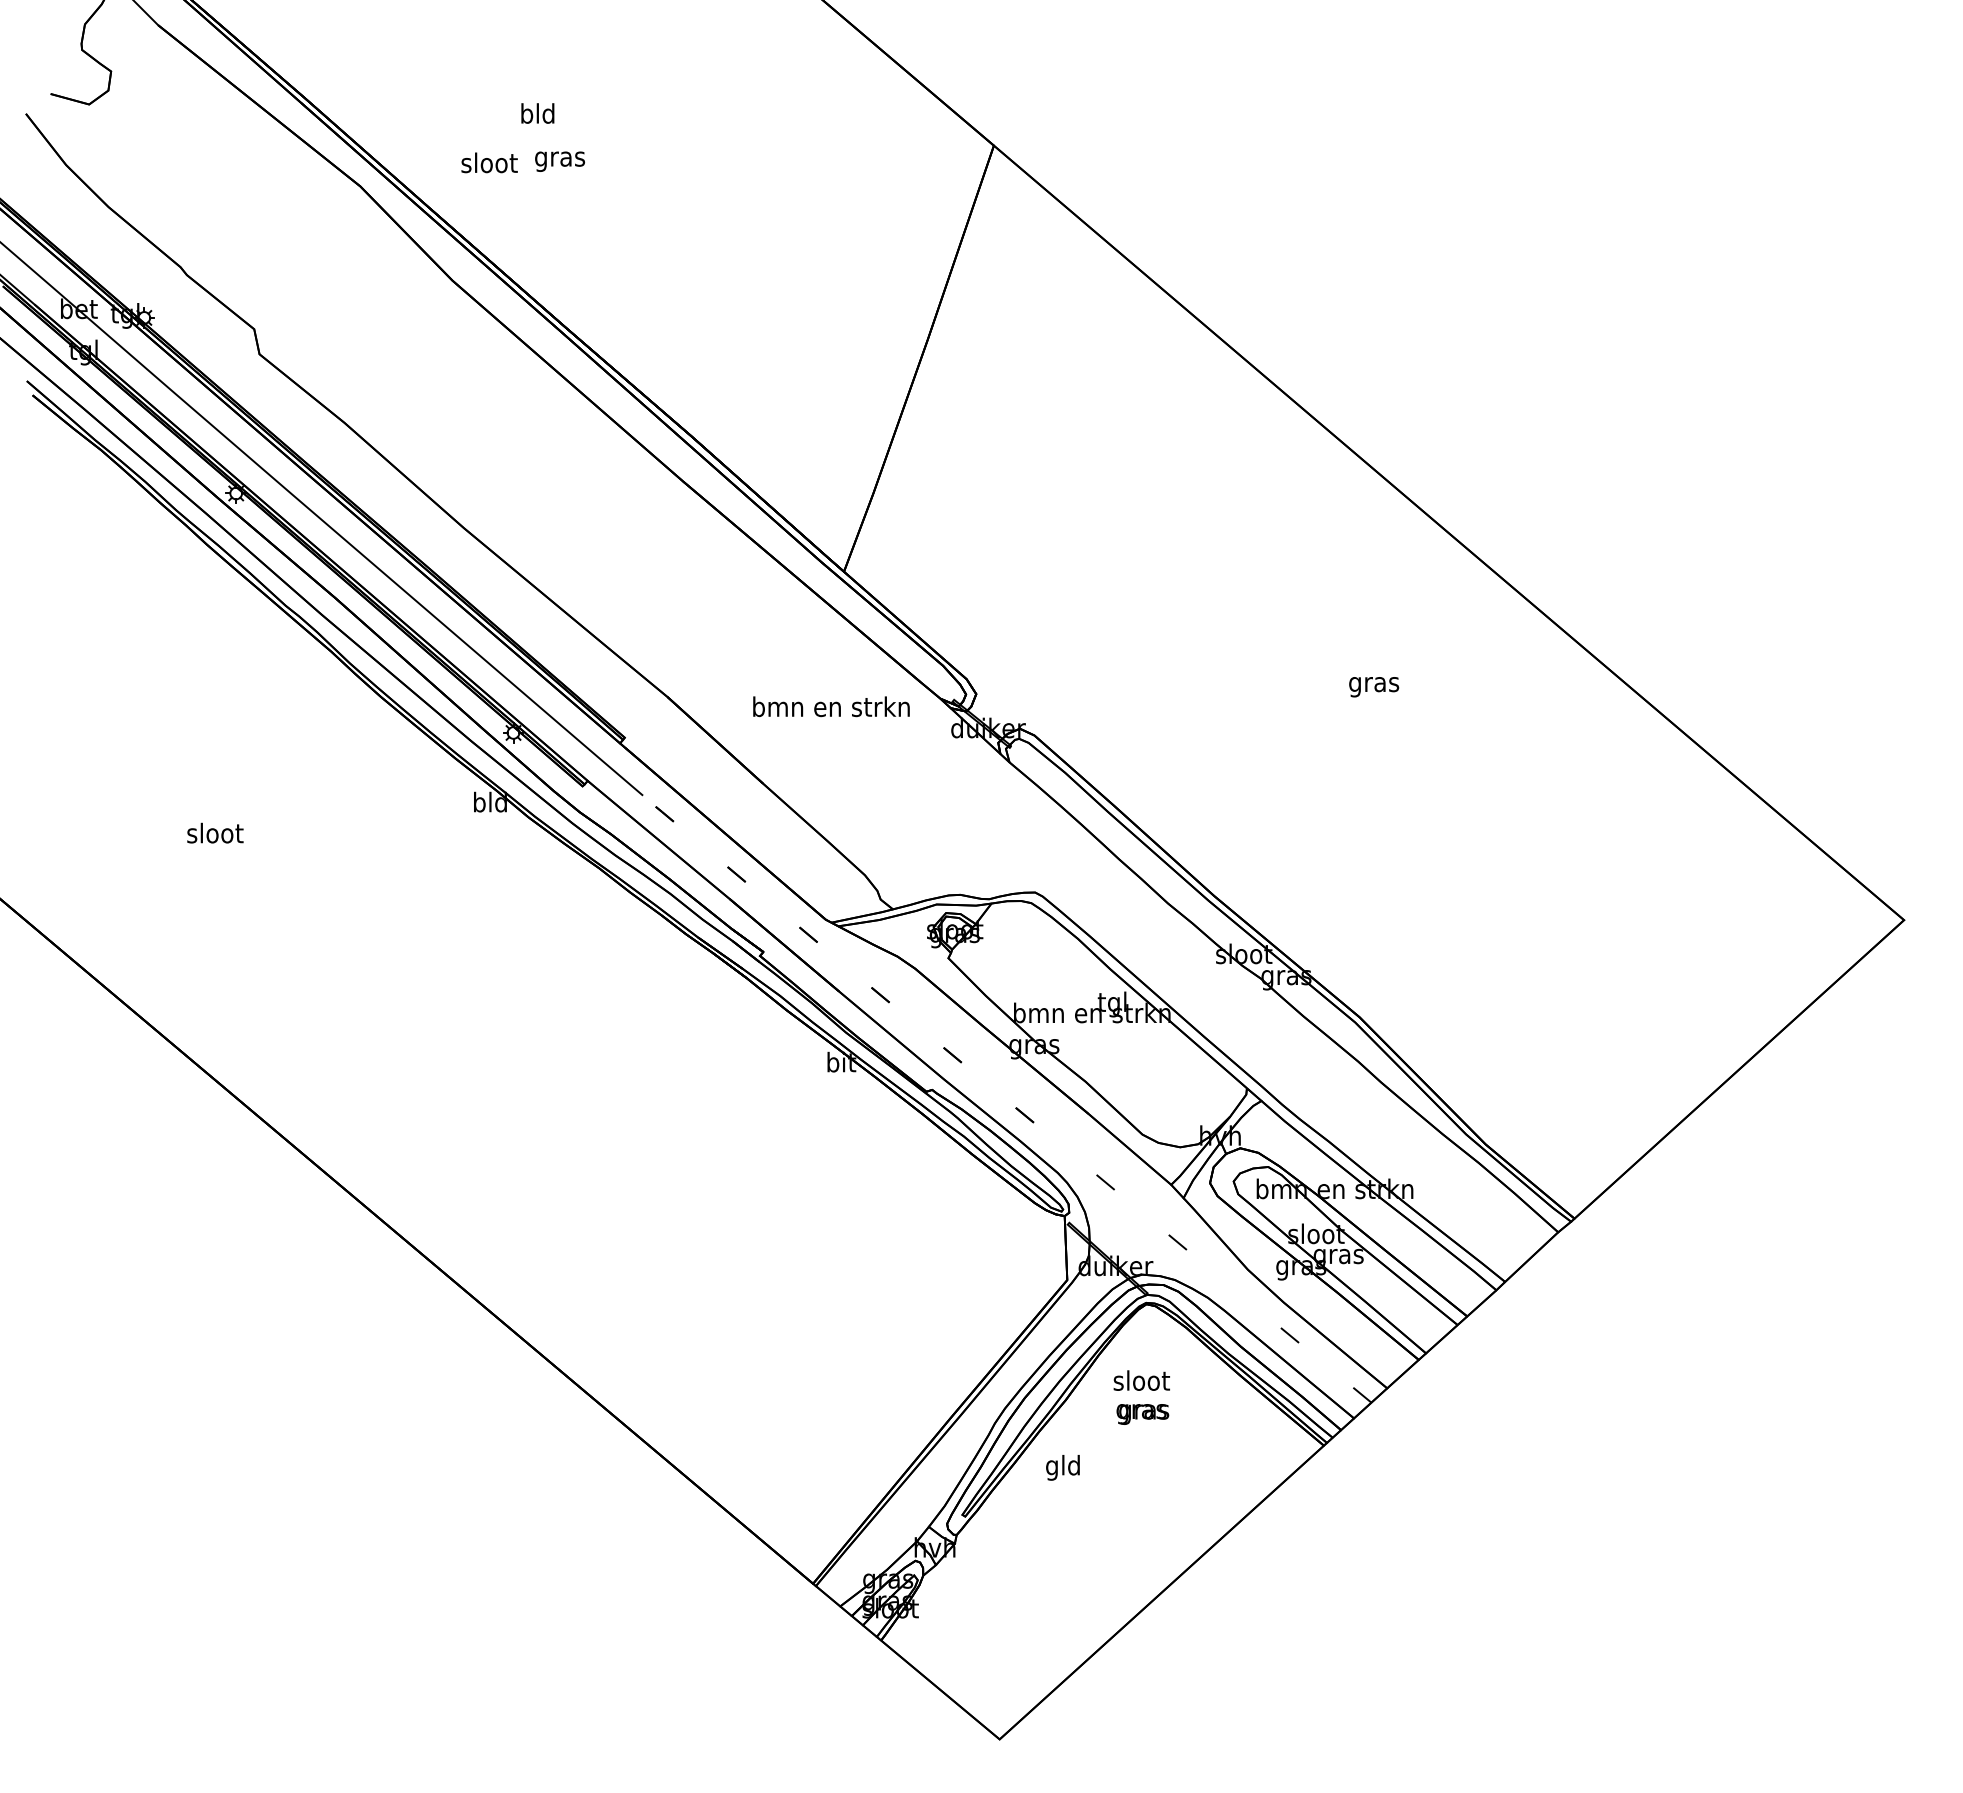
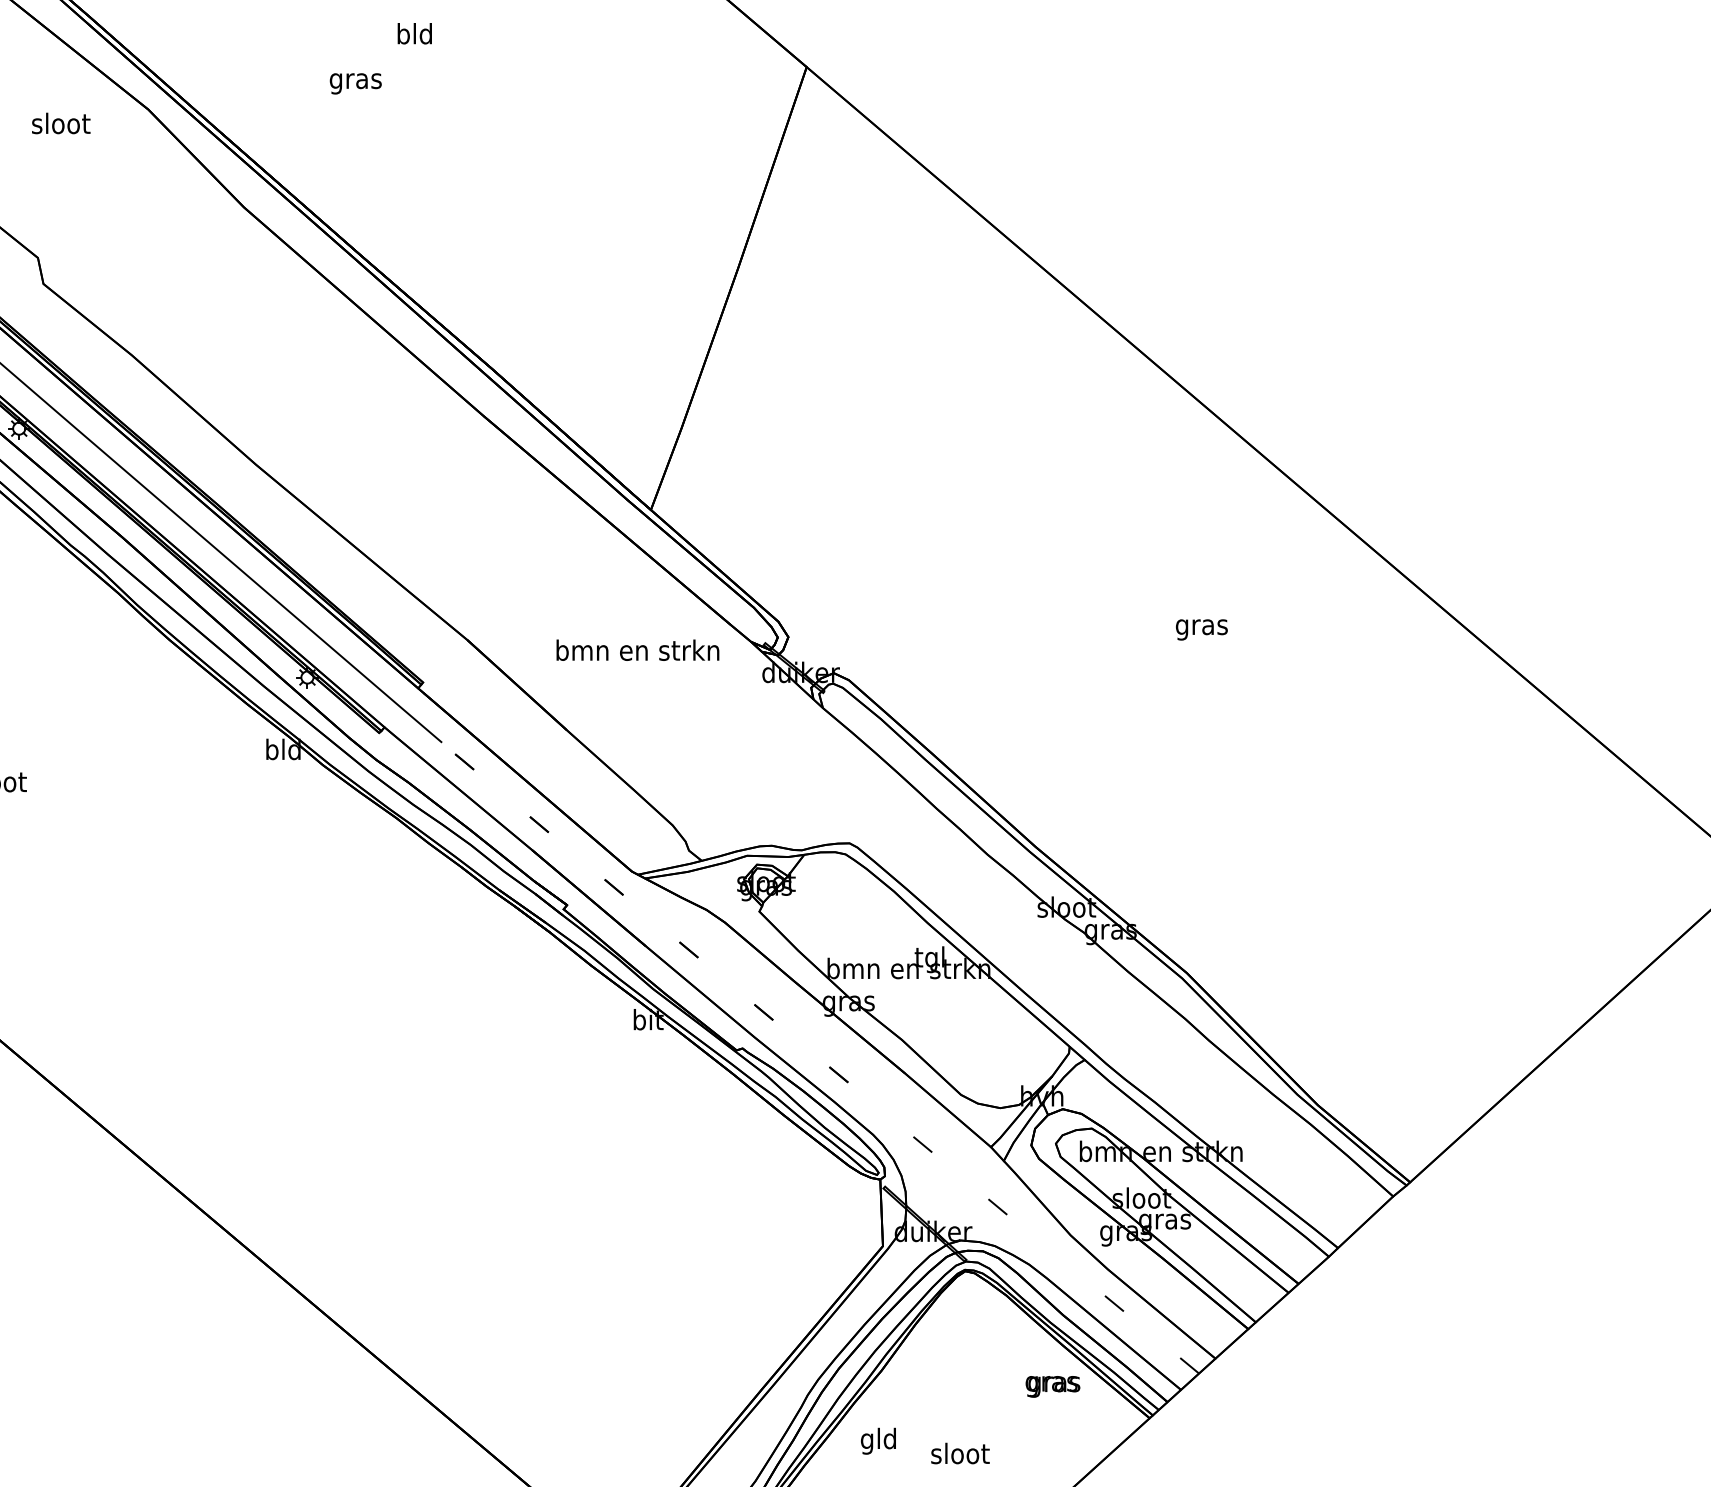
text: (537, 113) -> (414, 33), moved
text: (489, 162) -> (61, 123), moved
text: (1141, 1380) -> (960, 1453), moved
text: (1142, 1414) -> (1052, 1386), moved

